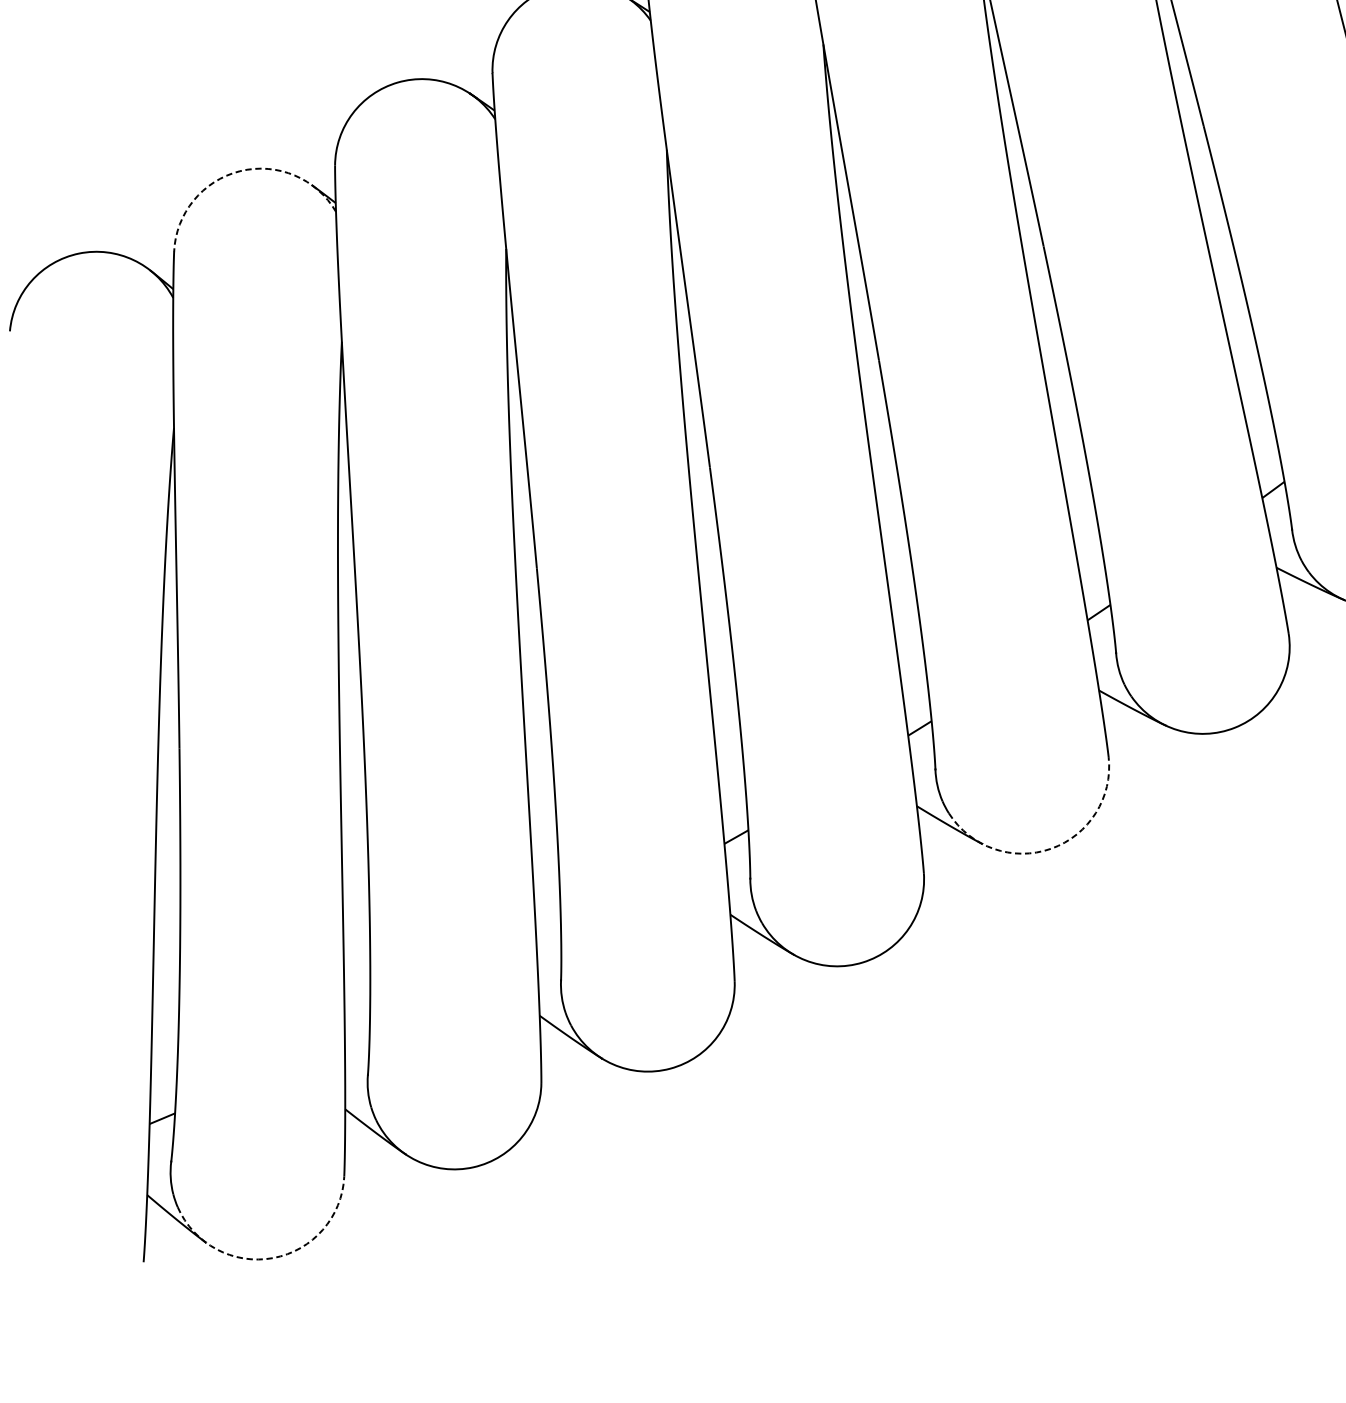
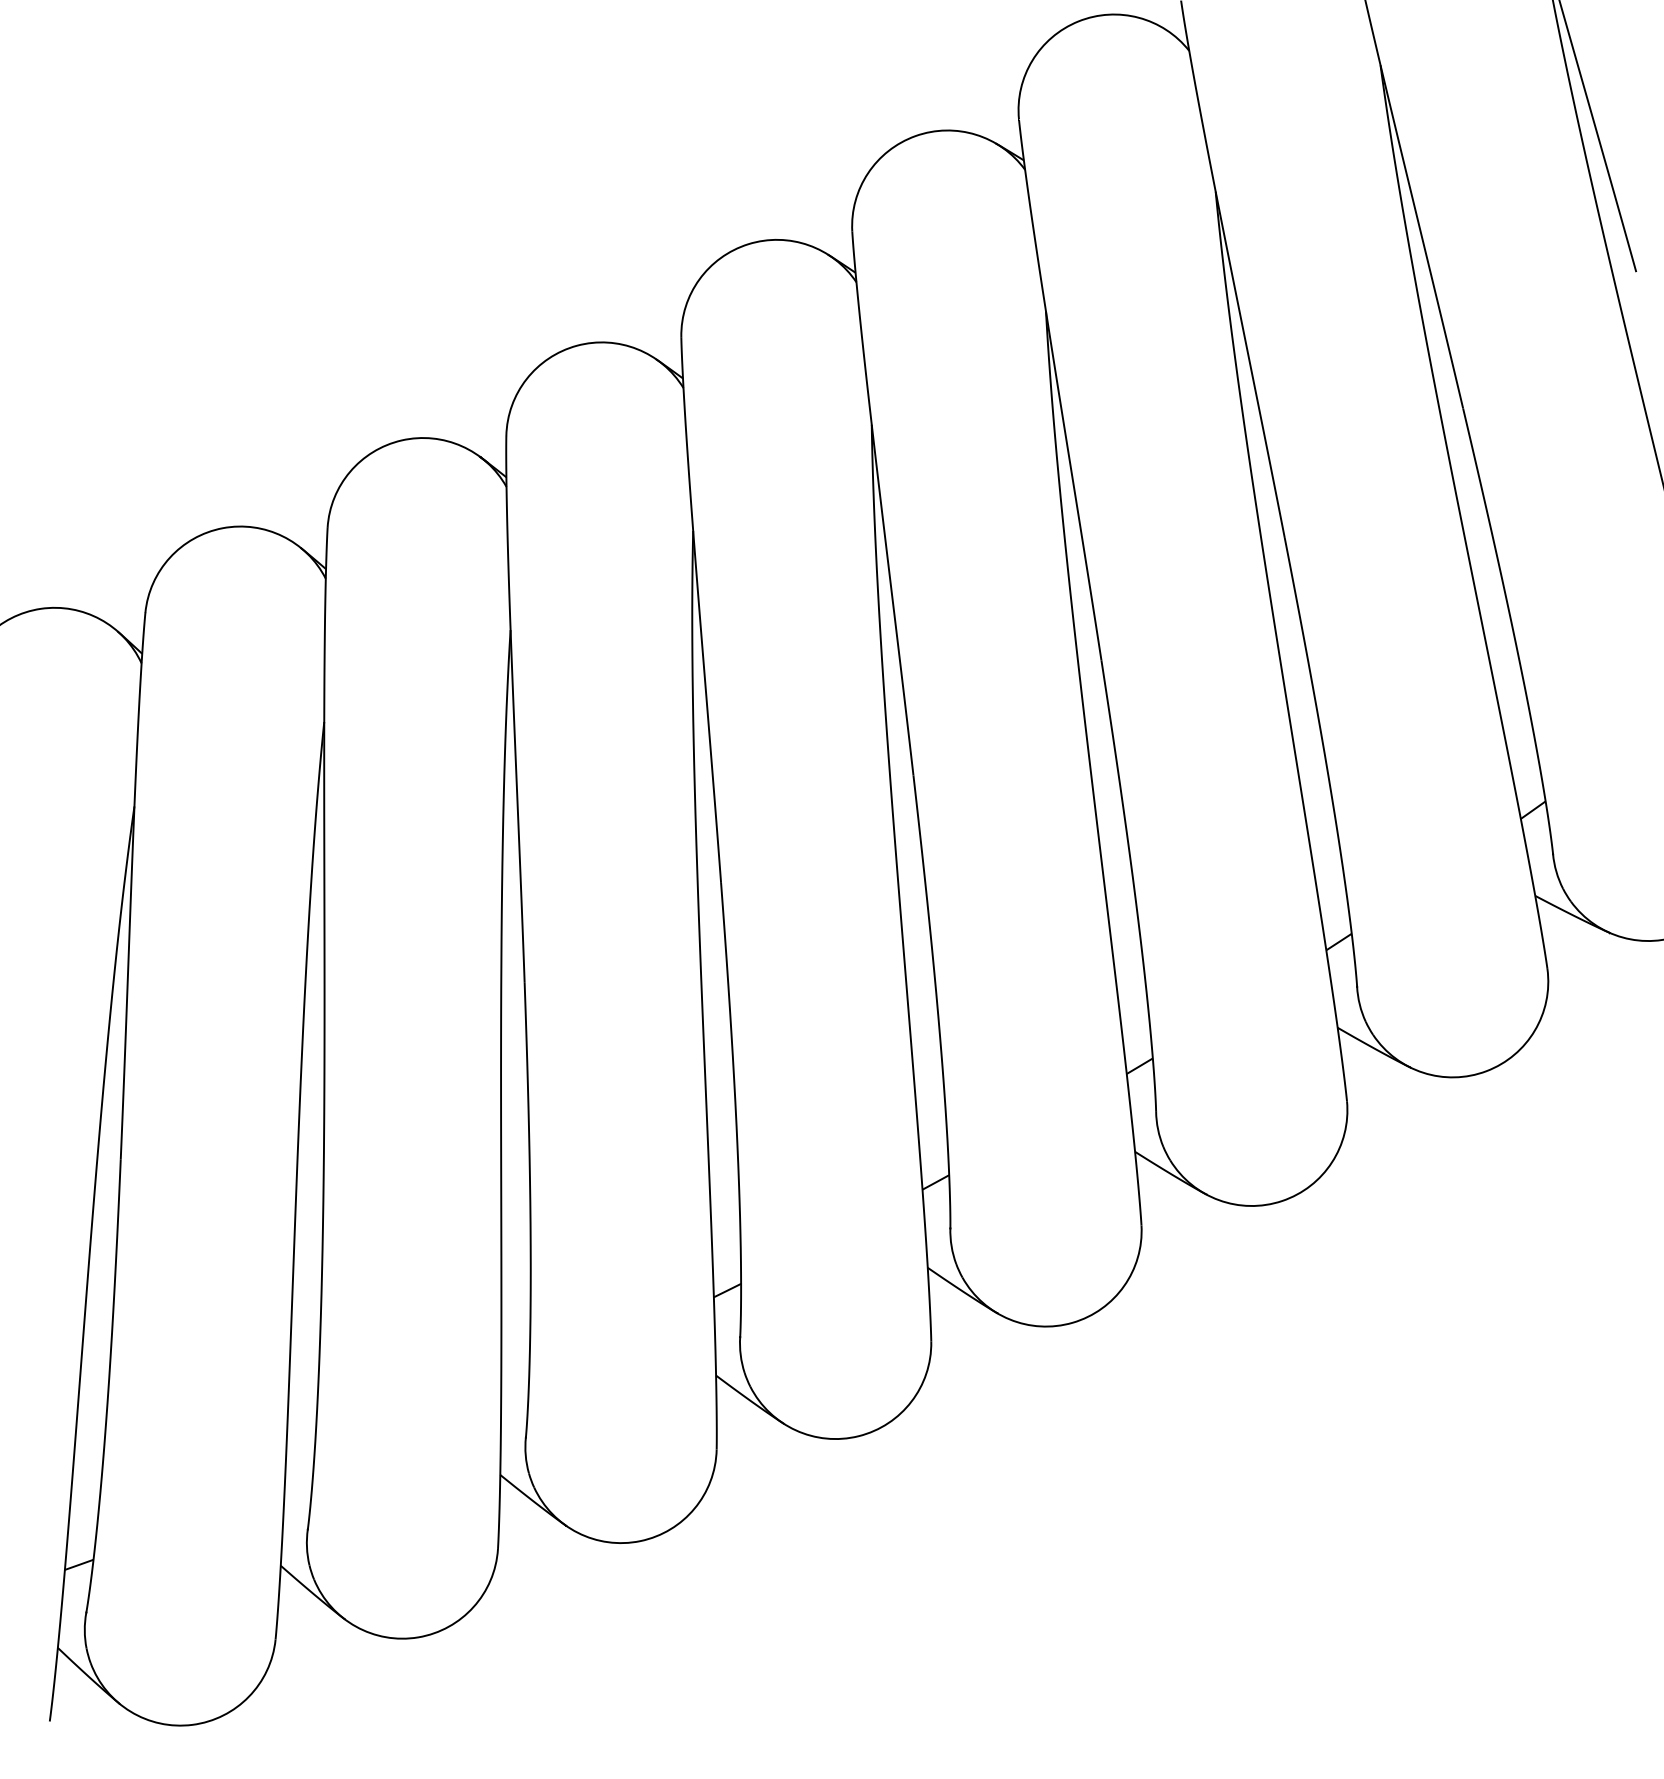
arc: (239, 171) -> (222, 528), dashed -> solid
arc: (1050, 848) -> (1072, 1322), dashed -> solid
arc: (273, 1257) -> (192, 1724), dashed -> solid

